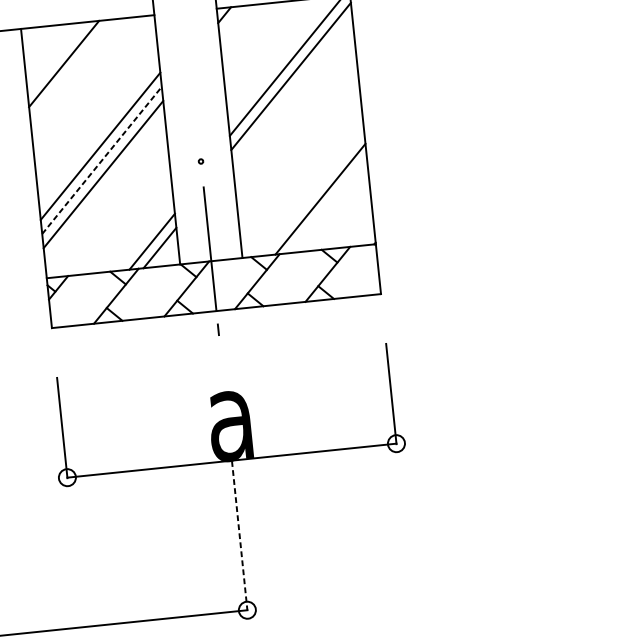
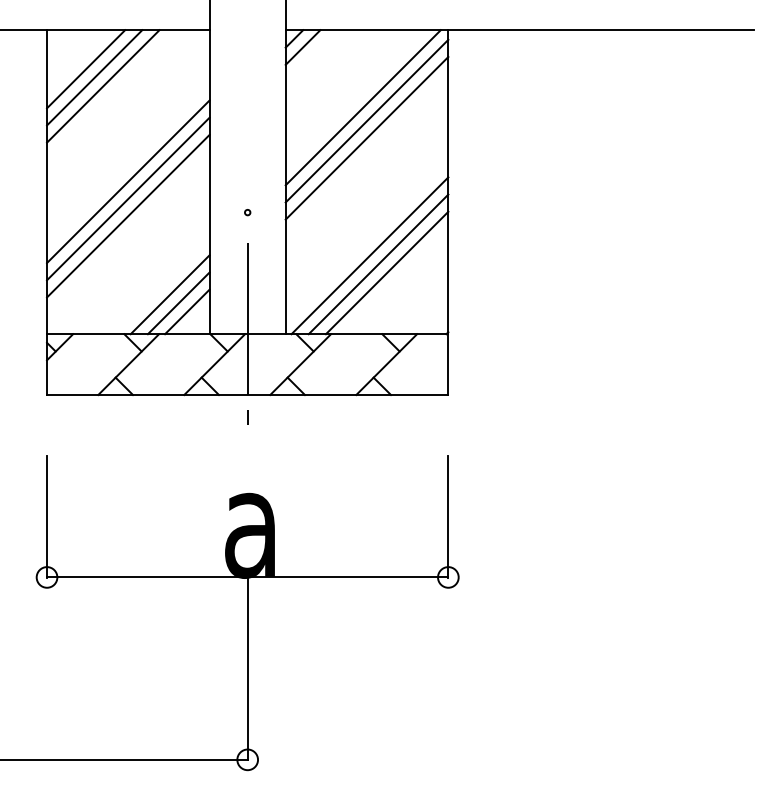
line: (231, 21) -> (302, 47), added
line: (56, 57) -> (86, 69), added
line: (72, 70) -> (103, 86), added
line: (292, 90) -> (366, 138), added
line: (102, 160) -> (128, 198), dashed -> solid
line: (304, 186) -> (369, 255), added
line: (312, 193) -> (378, 264), added
line: (143, 235) -> (169, 294), added
line: (239, 536) -> (247, 669), dashed -> solid

